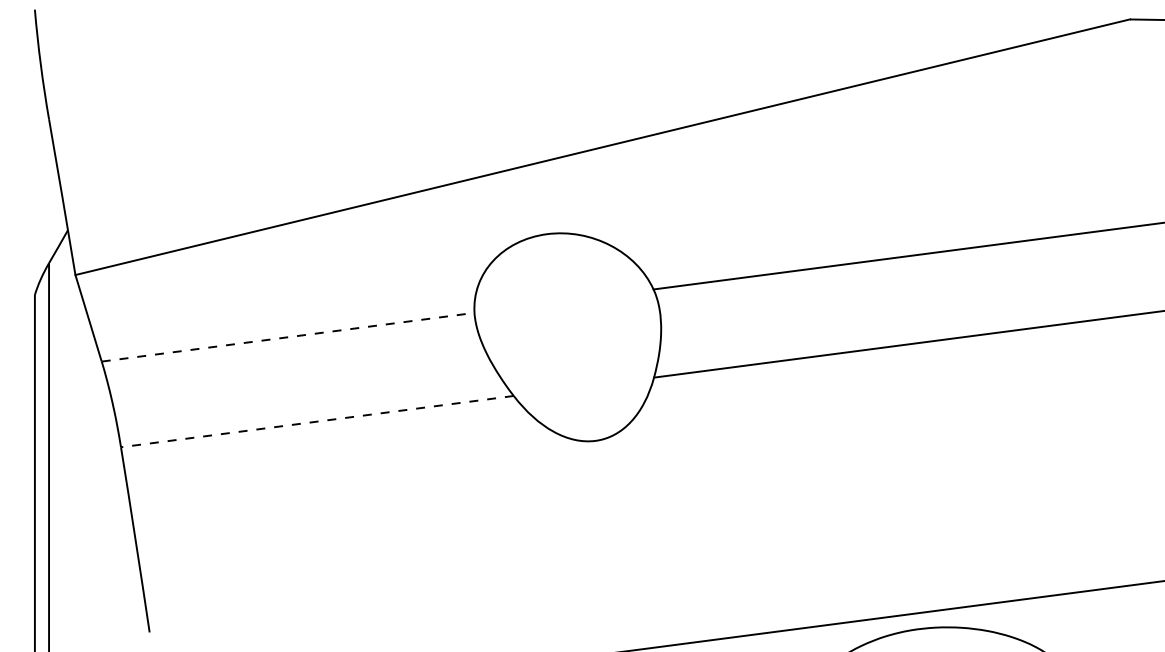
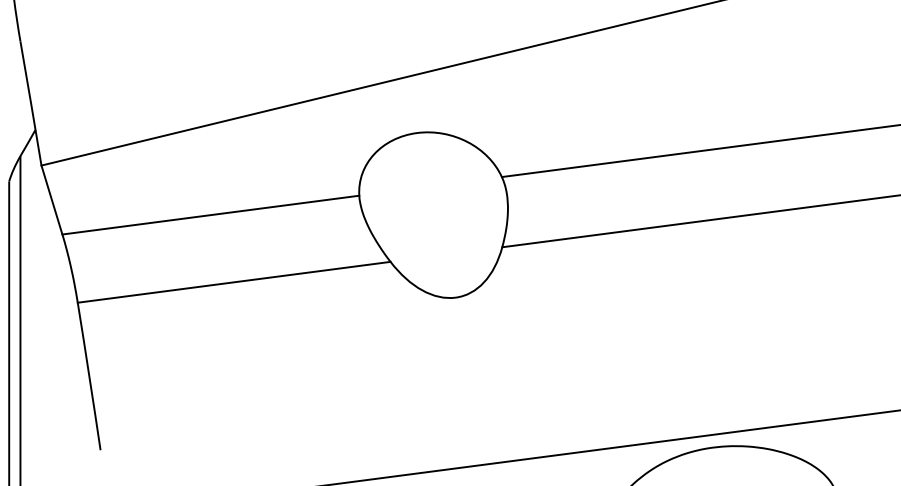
line: (288, 337) -> (211, 215), dashed -> solid
line: (316, 421) -> (233, 282), dashed -> solid

